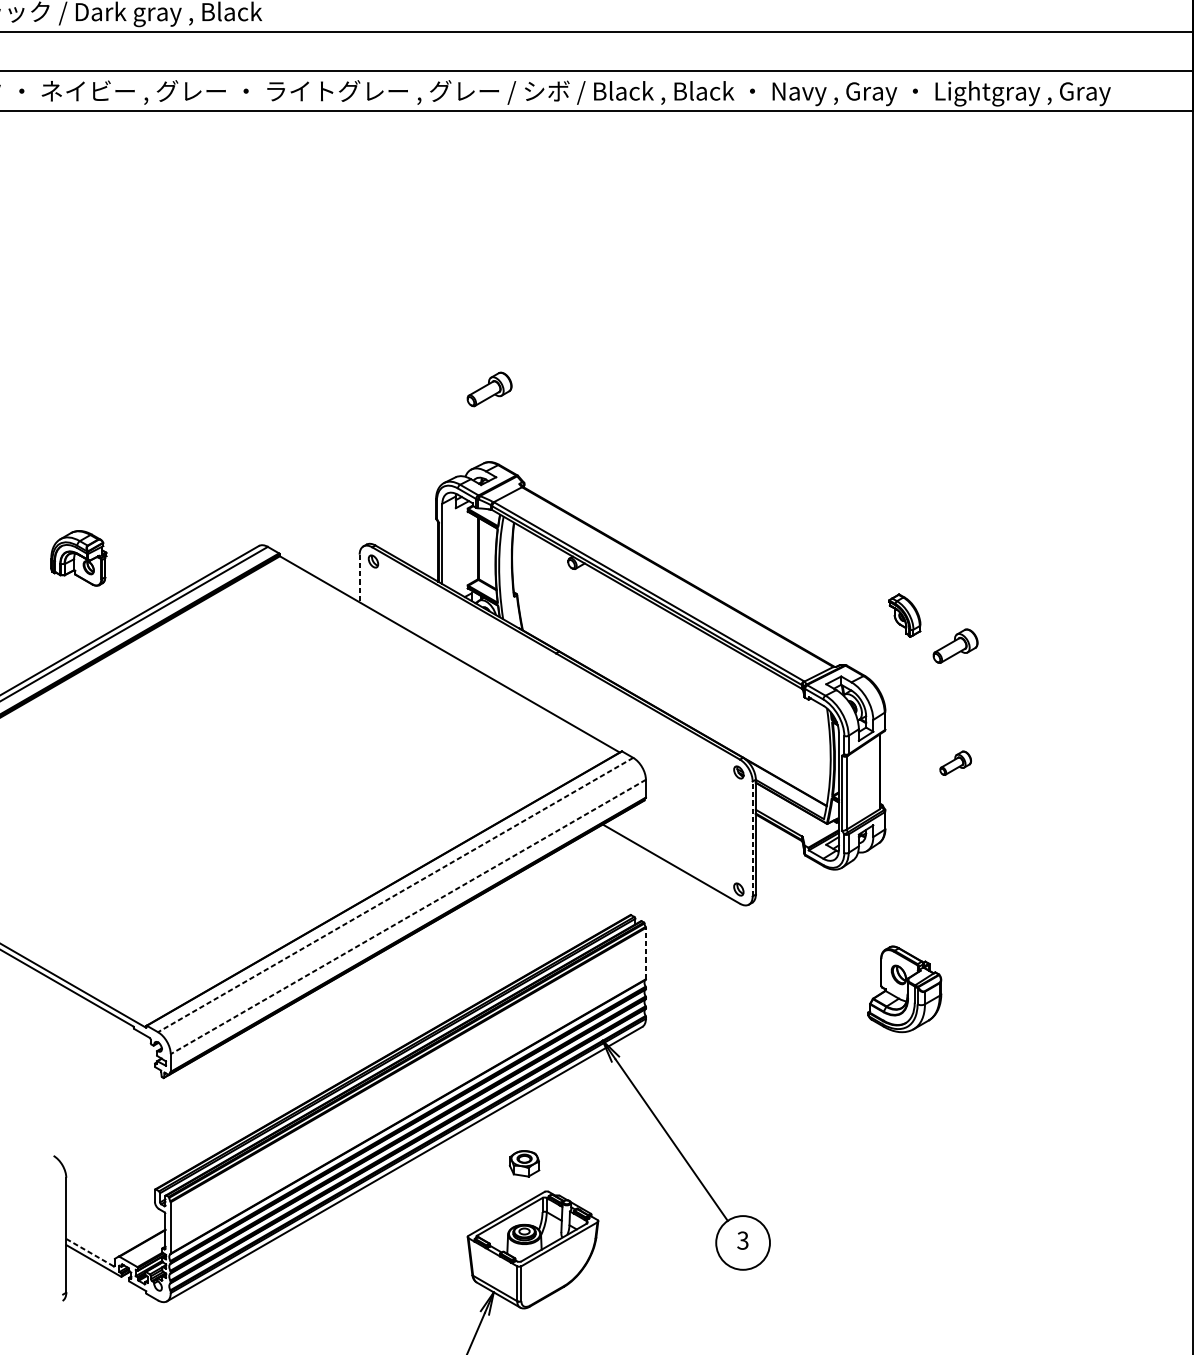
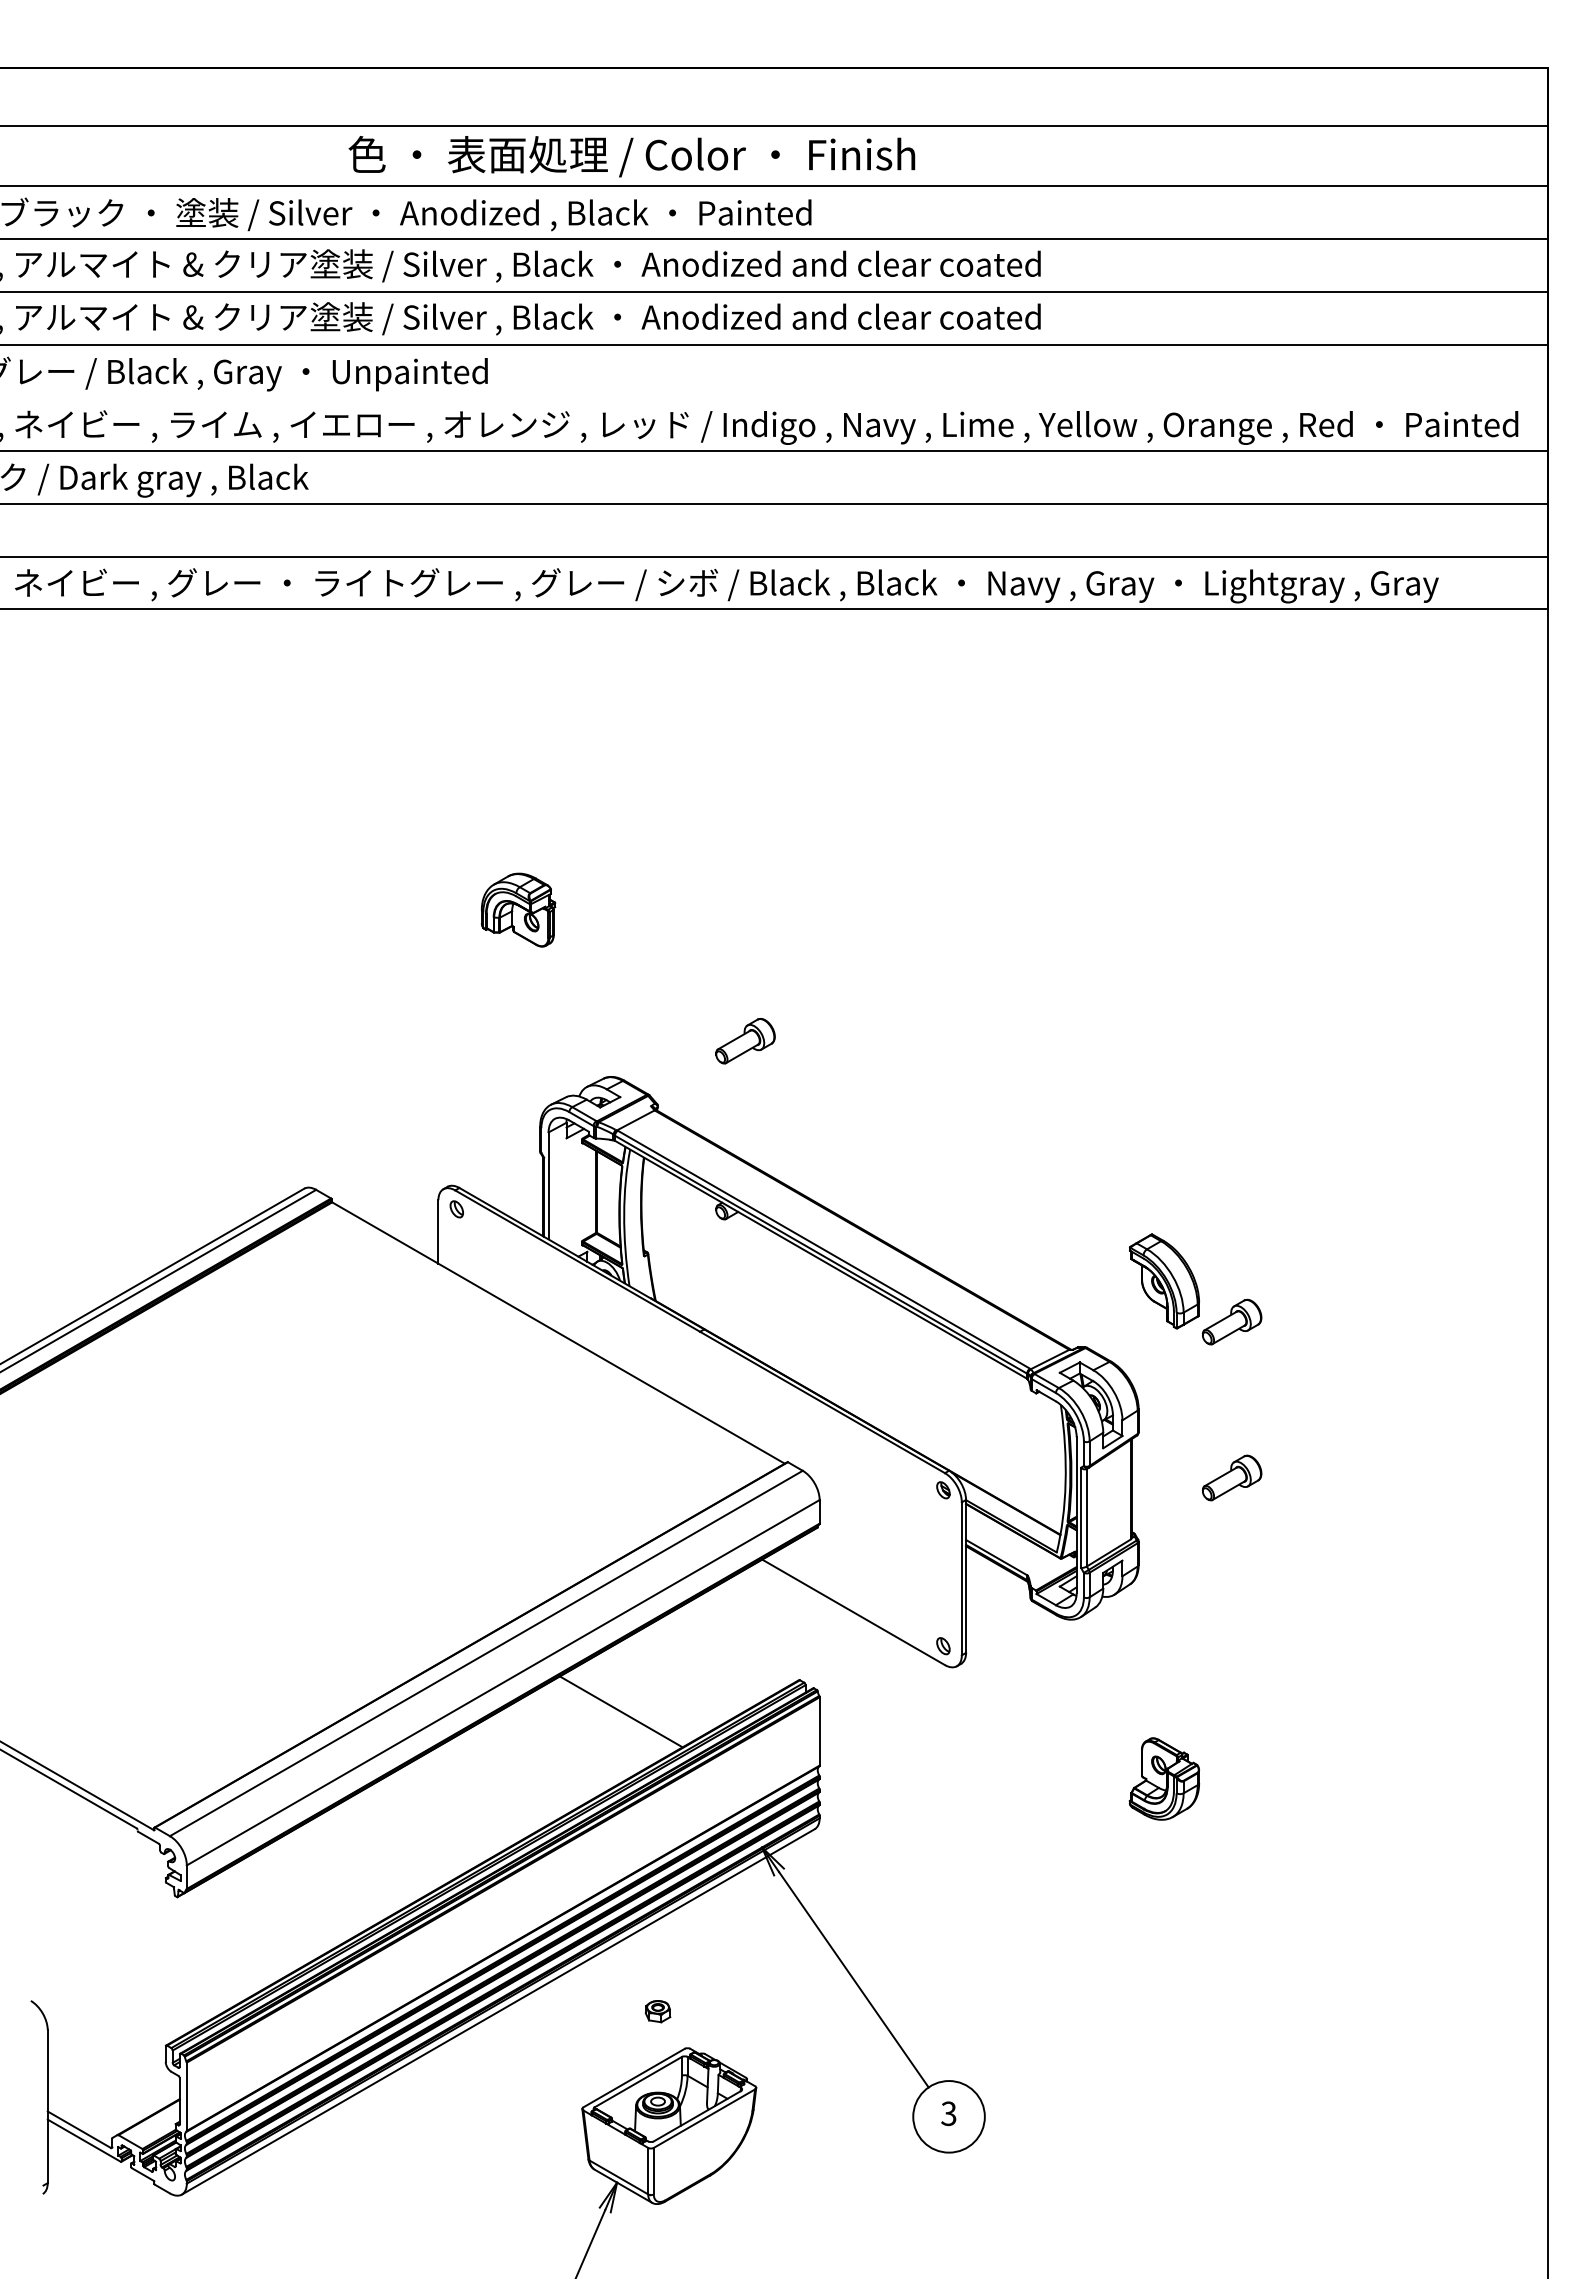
part: (489, 389) -> (745, 1041), moved
part: (78, 557) -> (518, 909), moved
line: (359, 578) -> (438, 1231), dashed -> solid
part: (904, 615) -> (1164, 1281), size x1.67
part: (955, 762) -> (1232, 1477), size x1.43
line: (752, 838) -> (961, 1578), dashed -> solid
line: (395, 895) -> (485, 1653), dashed -> solid
line: (407, 916) -> (502, 1682), dashed -> solid
line: (496, 938) -> (620, 1711), added
line: (645, 952) -> (819, 1730), dashed -> solid
part: (904, 988) -> (1164, 1778), size x0.71
part: (524, 1163) -> (657, 2011), size x0.62
line: (89, 1252) -> (78, 2129), dashed -> solid

